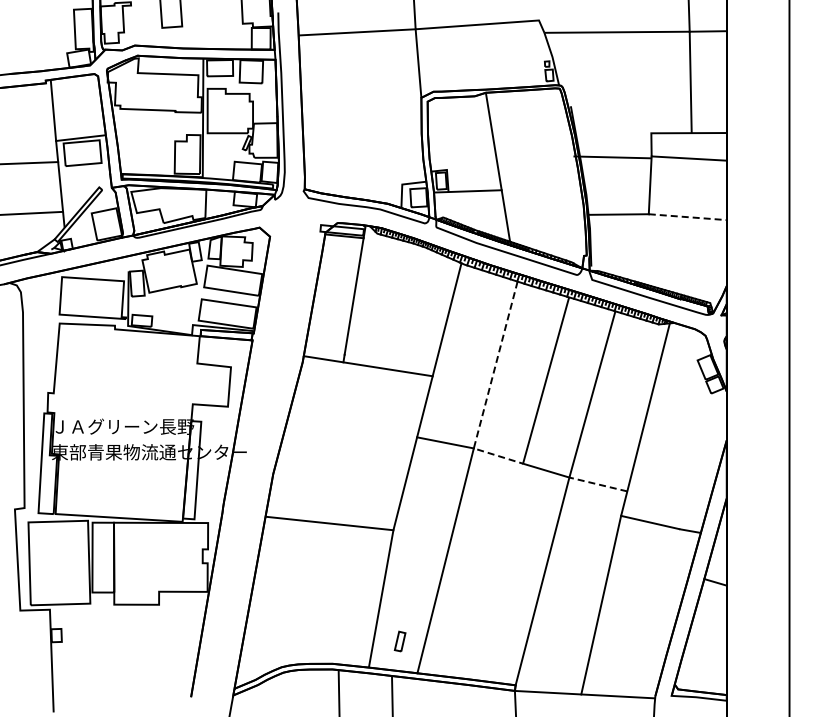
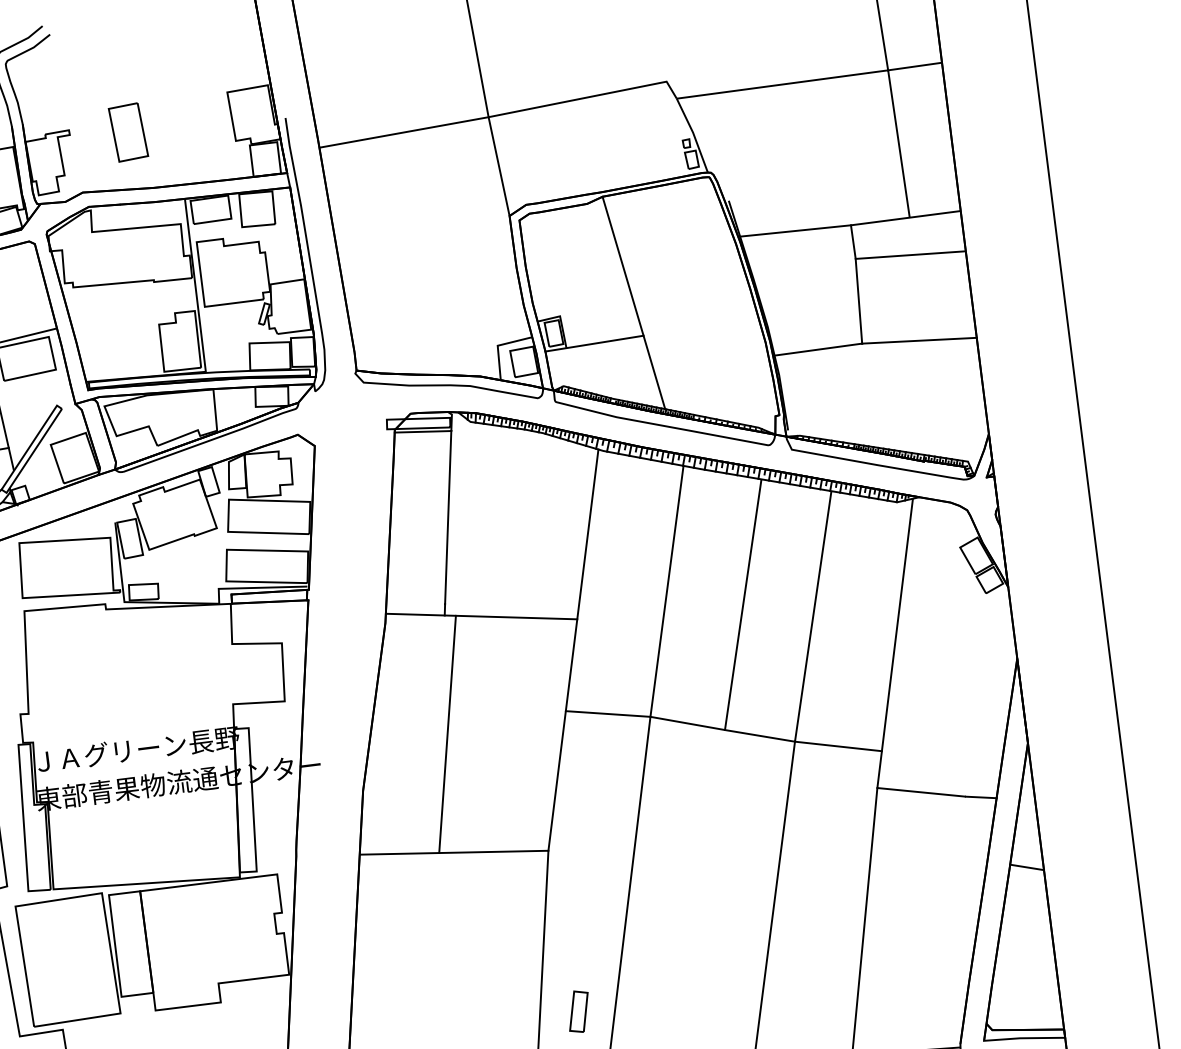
line: (612, 157) -> (795, 231), moved
line: (688, 217) -> (920, 341), dashed -> solid
line: (489, 390) -> (662, 629), dashed -> solid
line: (334, 442) -> (446, 733), added
line: (598, 484) -> (838, 746), dashed -> solid
part: (399, 641) -> (577, 1011), size x1.43

